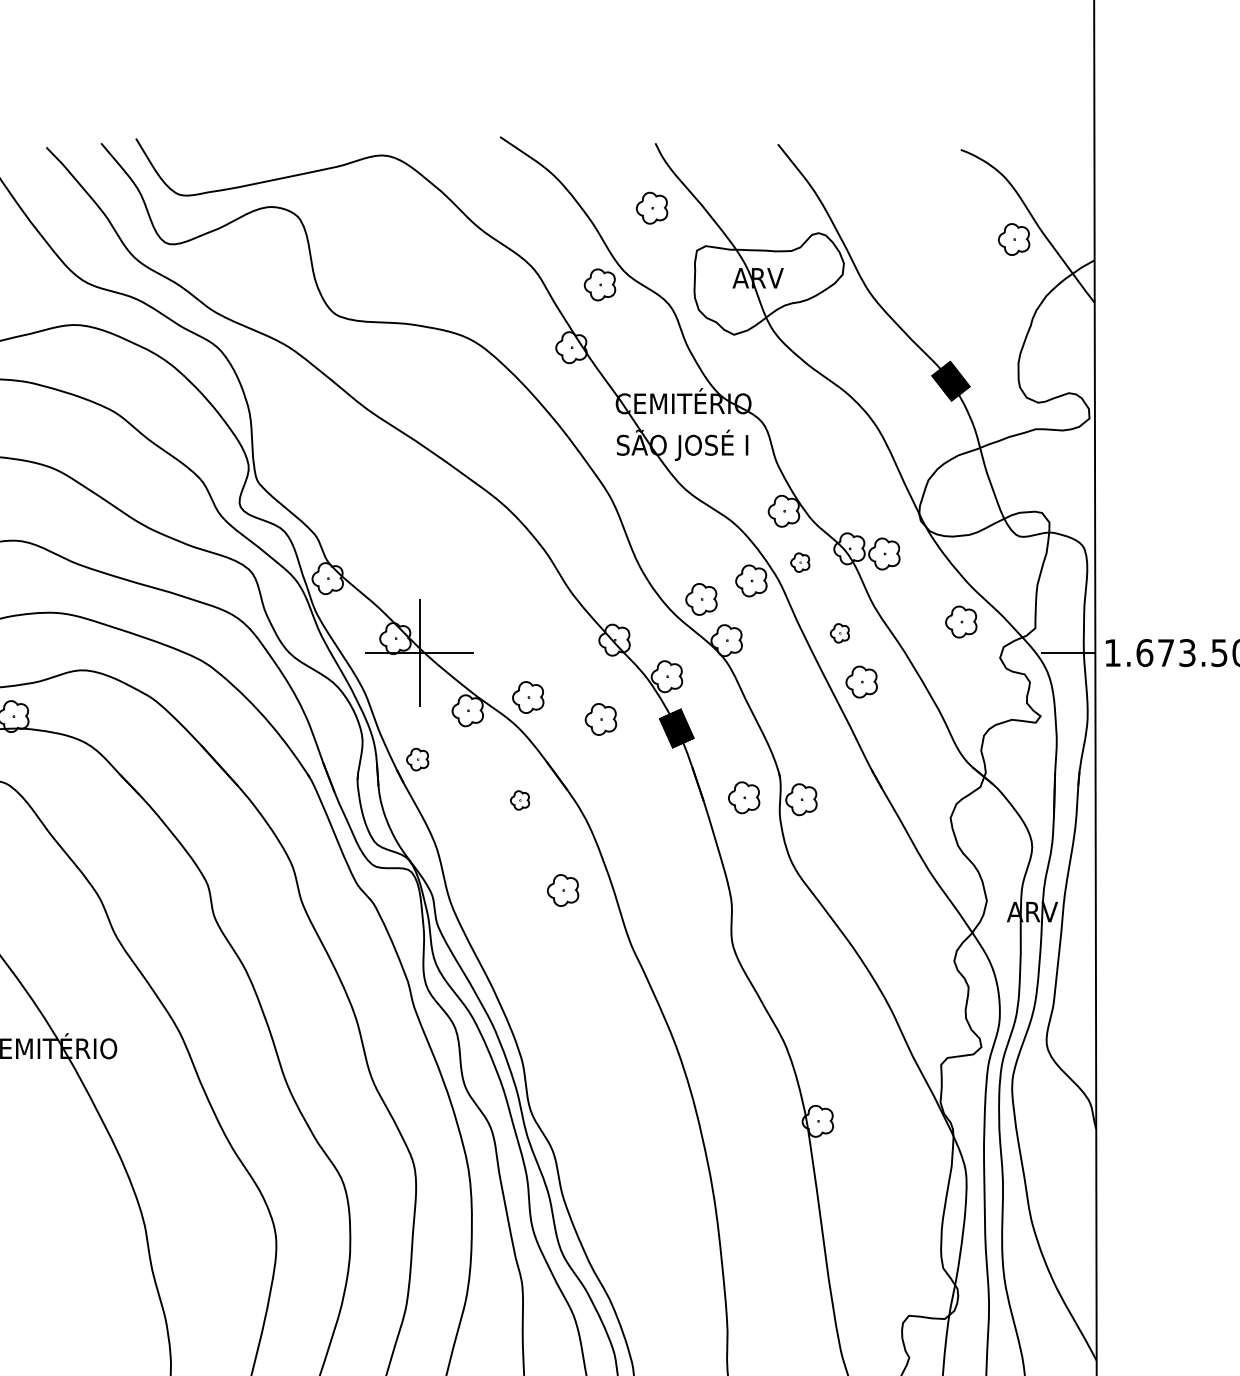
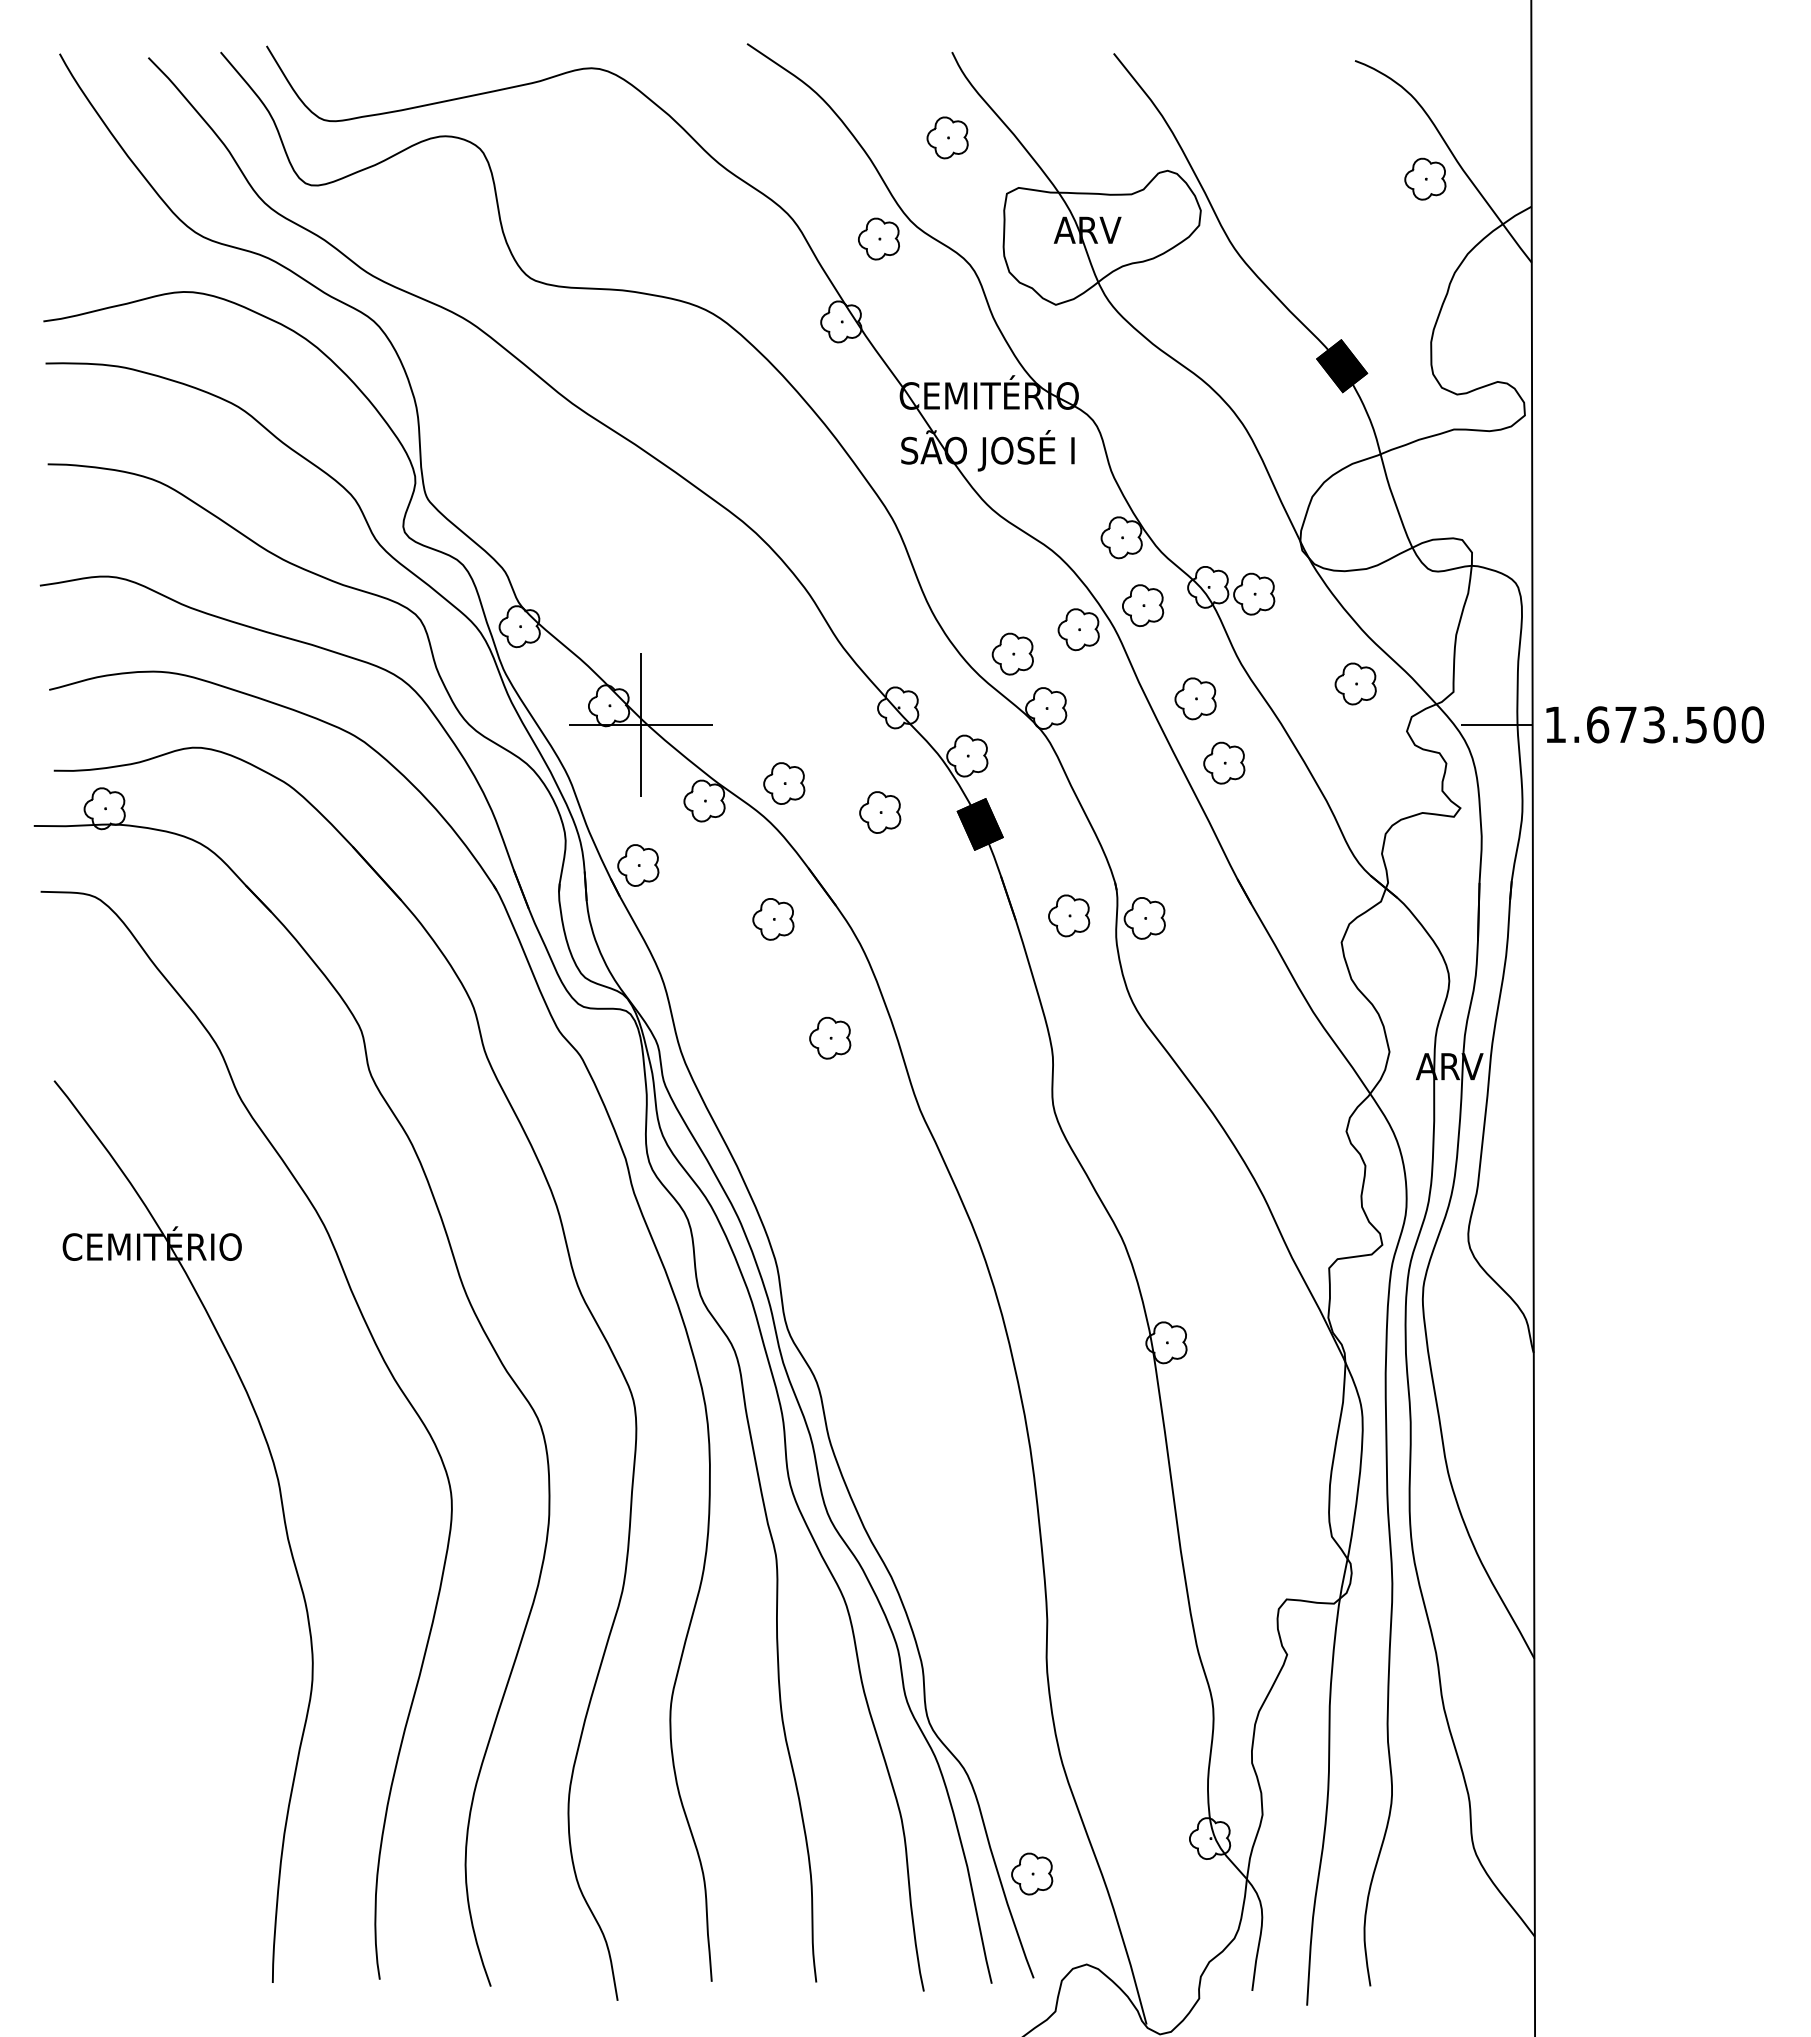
part: (800, 562) -> (1143, 605), size x1.67
part: (839, 633) -> (1195, 698), size x1.67
part: (417, 759) -> (638, 865), size x1.43
part: (520, 800) -> (773, 919), size x1.67

